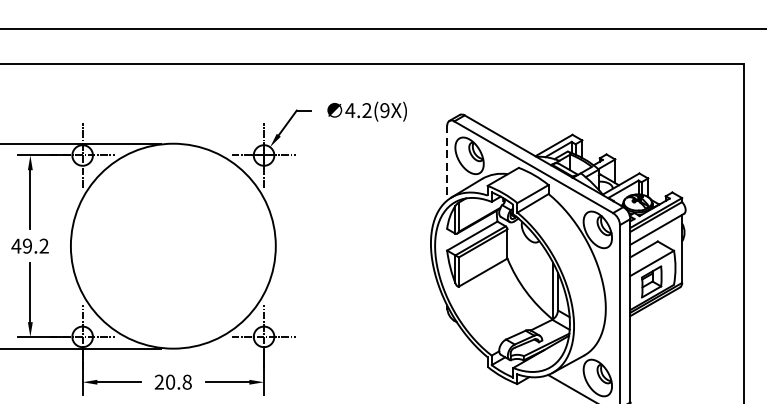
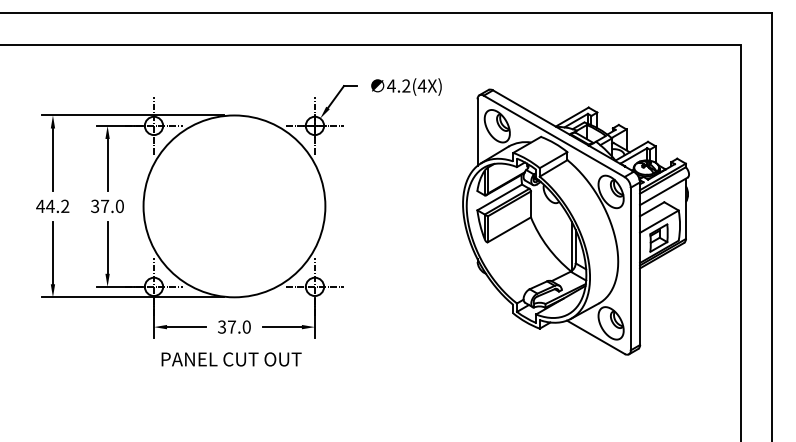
text: (384, 109) -> (421, 85), 4.2(9X) -> 4.2(4X)
line: (447, 162) -> (477, 132), dashed -> solid
text: (29, 246) -> (106, 206), 49.2 -> 37.0
text: (173, 381) -> (234, 326), 20.8 -> 37.0

